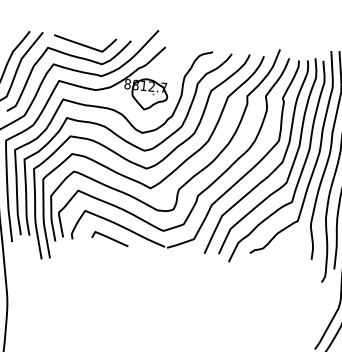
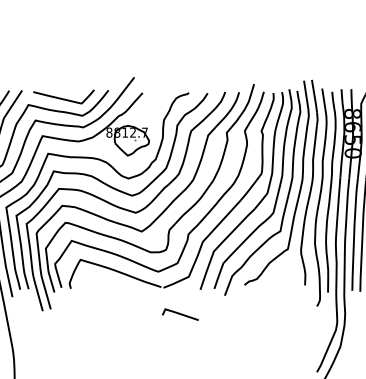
curve: (110, 238) -> (180, 314), moved

